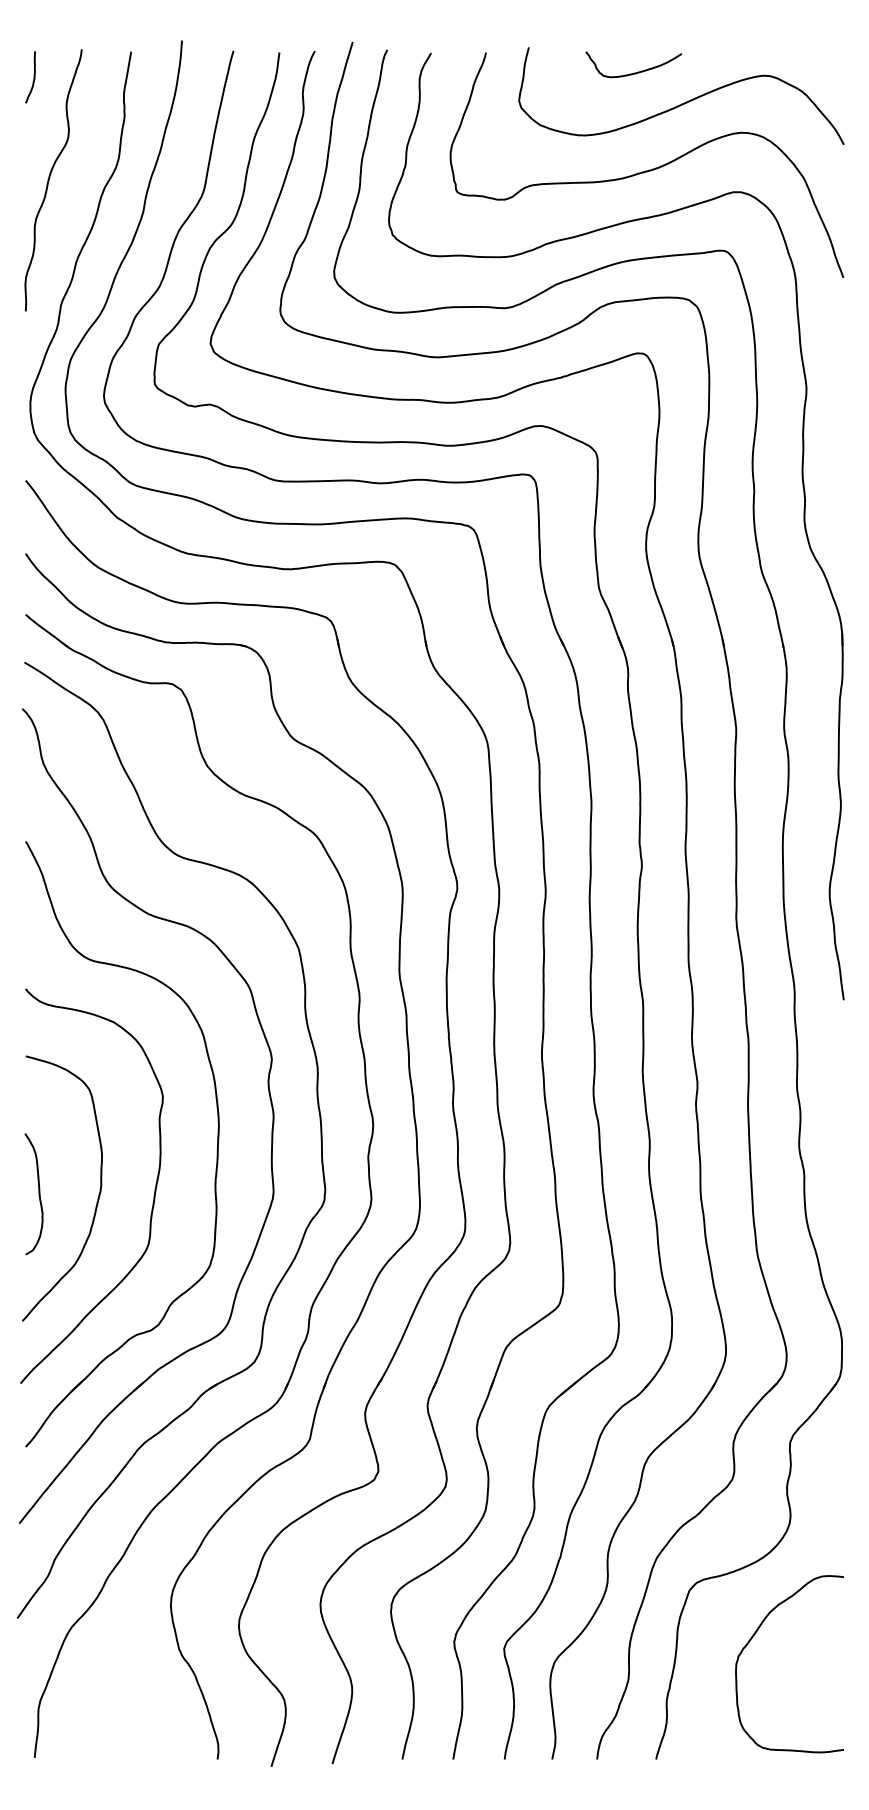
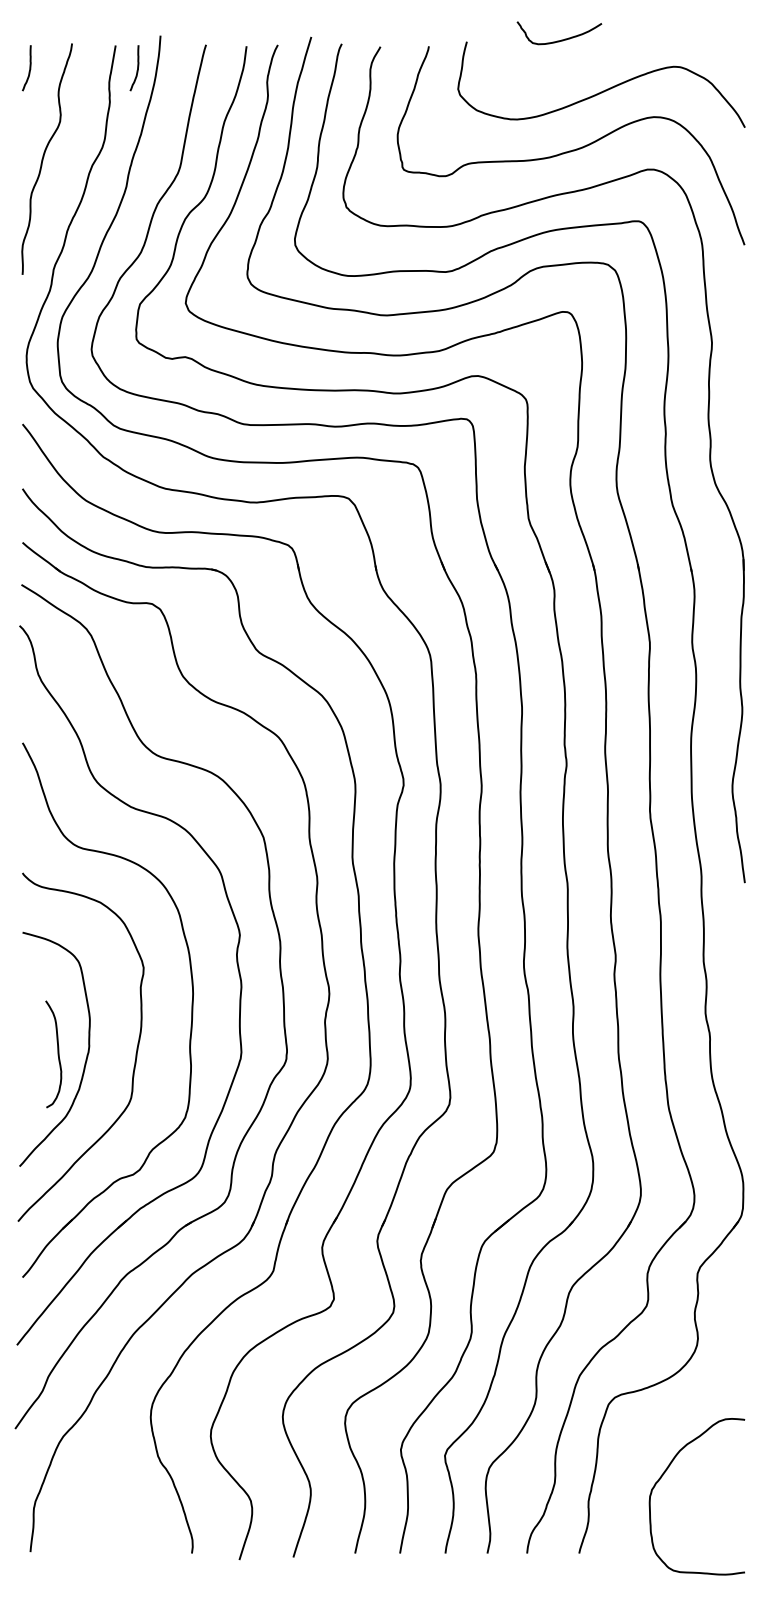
curve: (637, 71) -> (562, 39), moved
curve: (155, 77) -> (137, 68), added
curve: (38, 1194) -> (57, 1054), moved
curve: (753, 1637) -> (665, 1473), moved

